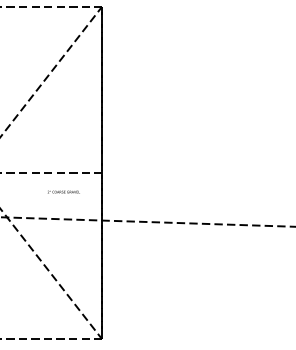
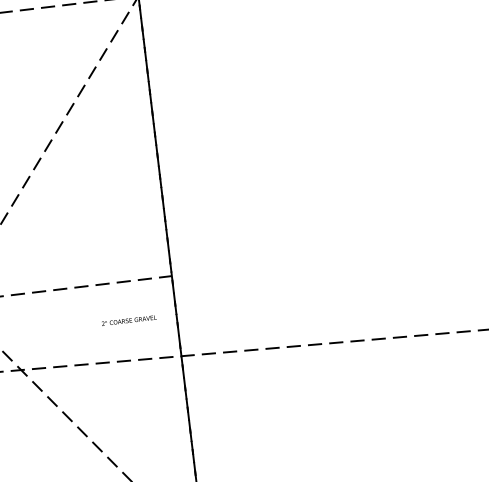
text: (63, 191) -> (128, 319), moved

